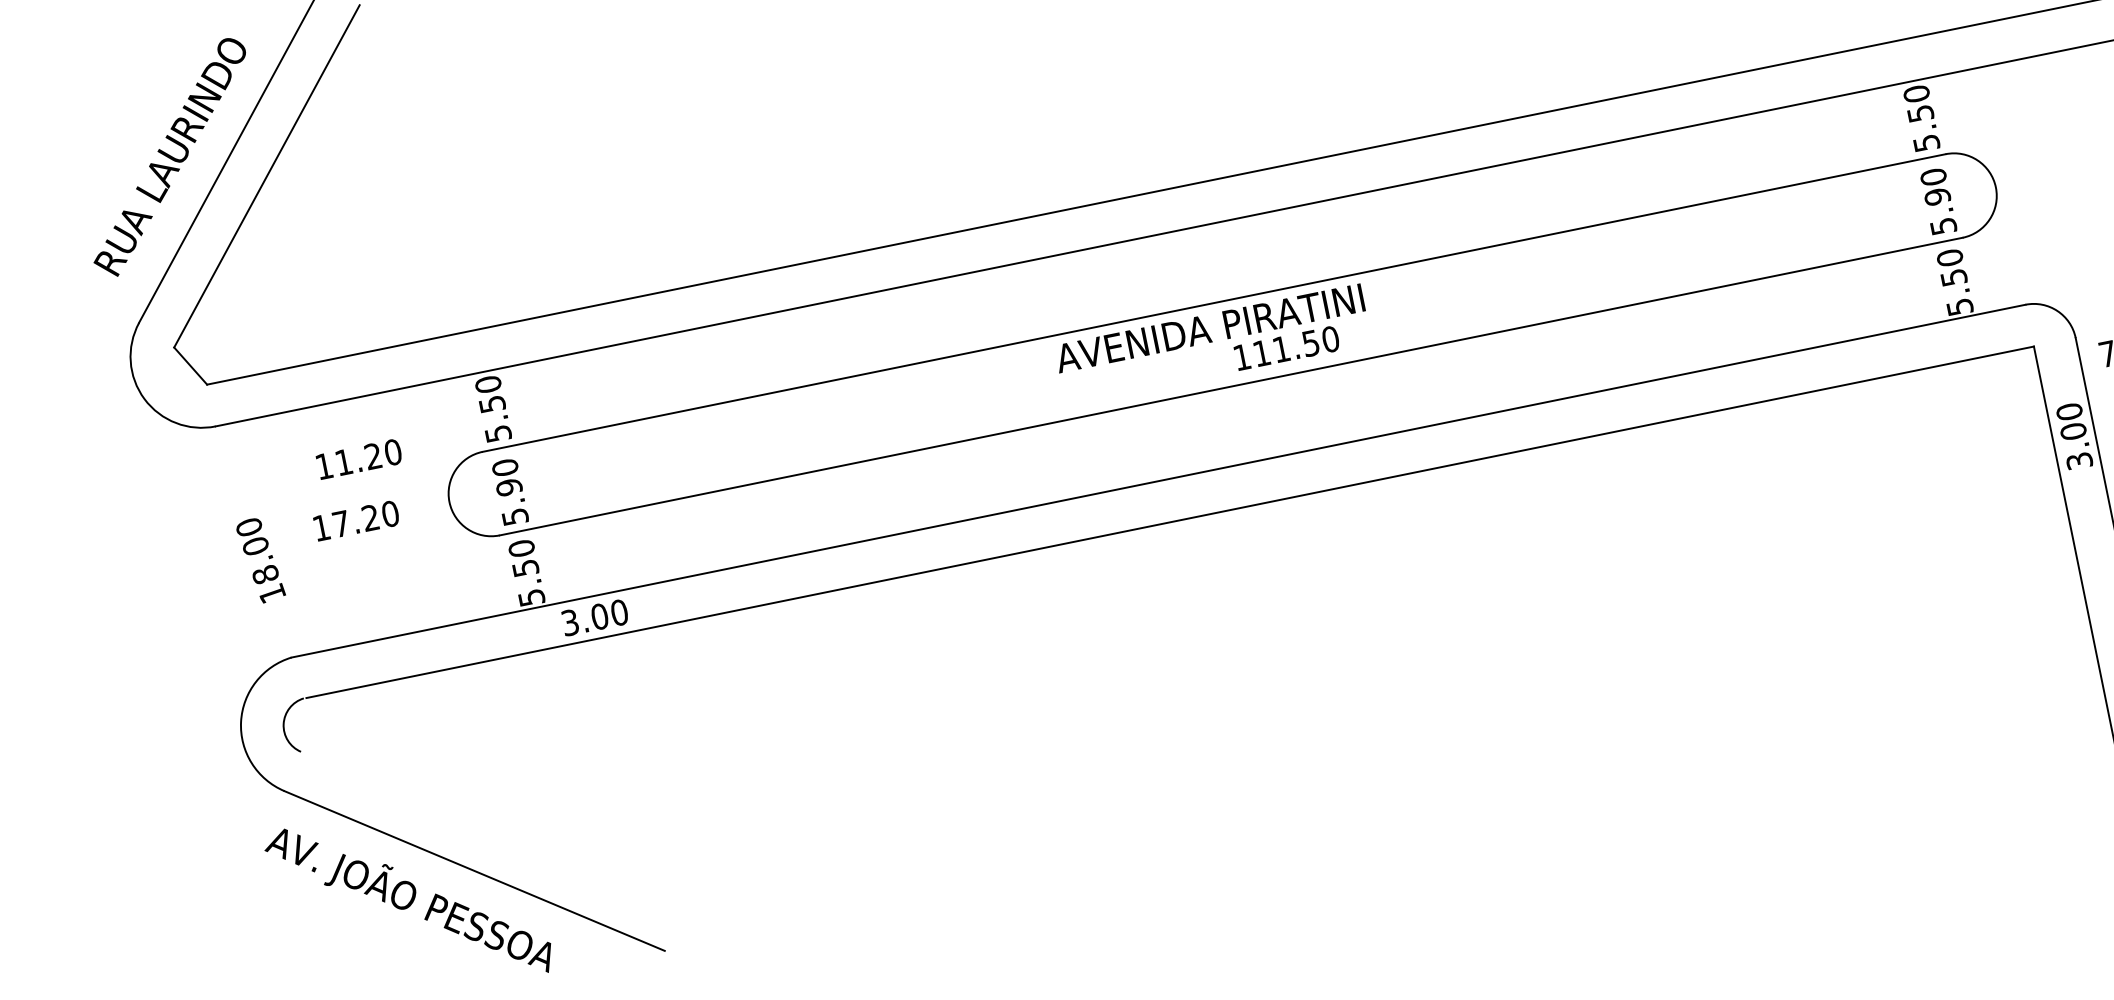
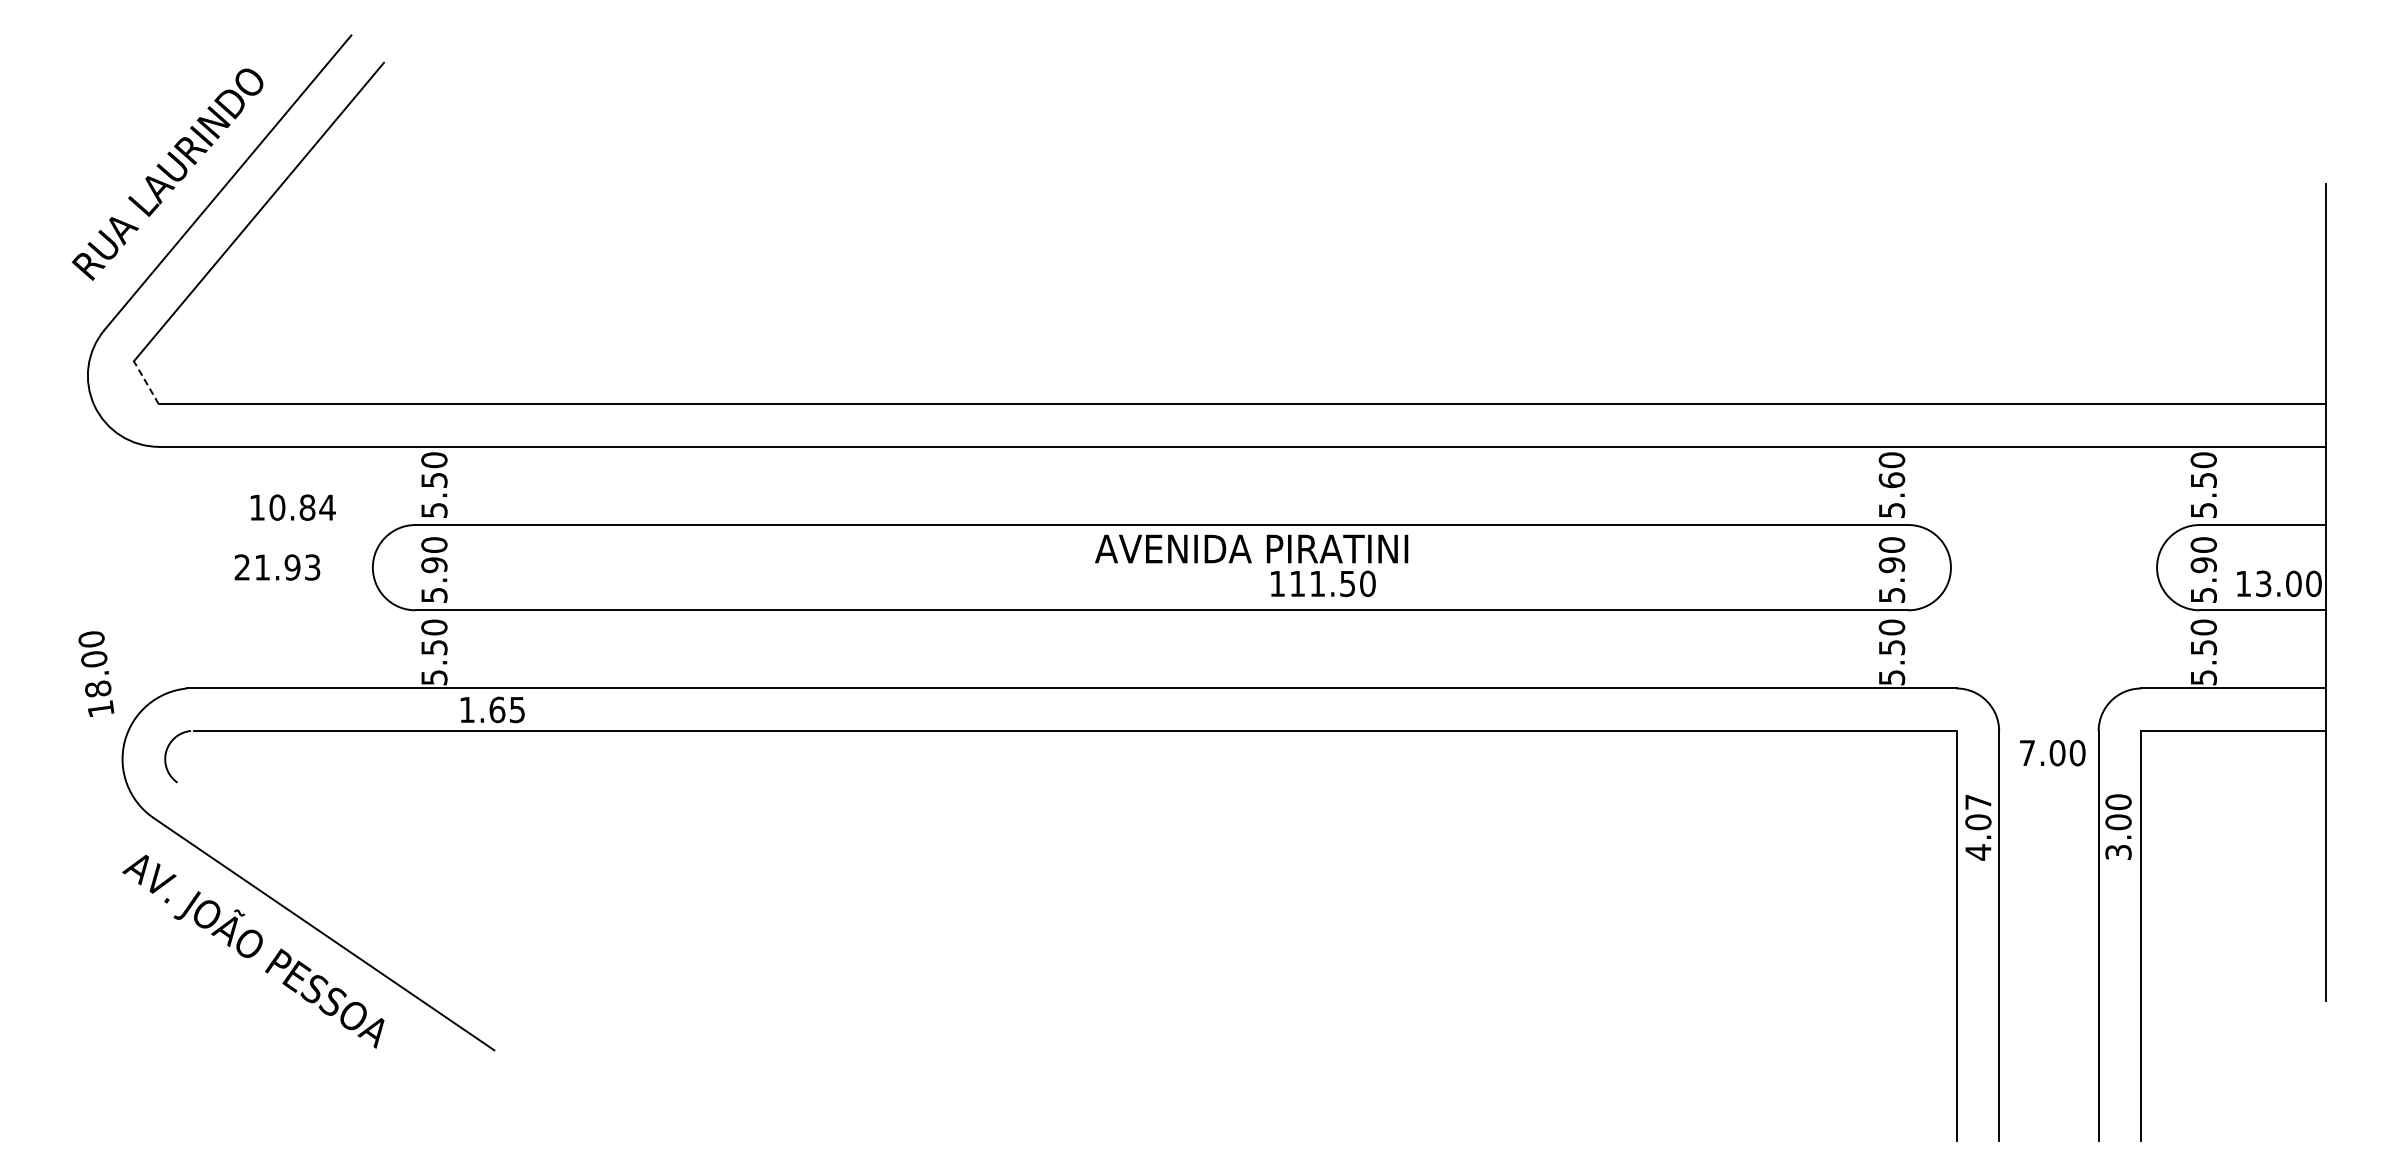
text: (1920, 113) -> (1891, 480), 5.50 -> 5.60
text: (1213, 344) -> (1251, 565), moved
line: (190, 365) -> (146, 382), solid -> dashed
text: (2074, 436) -> (1978, 827), 3.00 -> 4.07
text: (368, 457) -> (302, 507), 11.20 -> 10.84
text: (356, 520) -> (277, 567), 17.20 -> 21.93
text: (260, 559) -> (96, 673), moved
text: (594, 617) -> (492, 709), 3.00 -> 1.65

